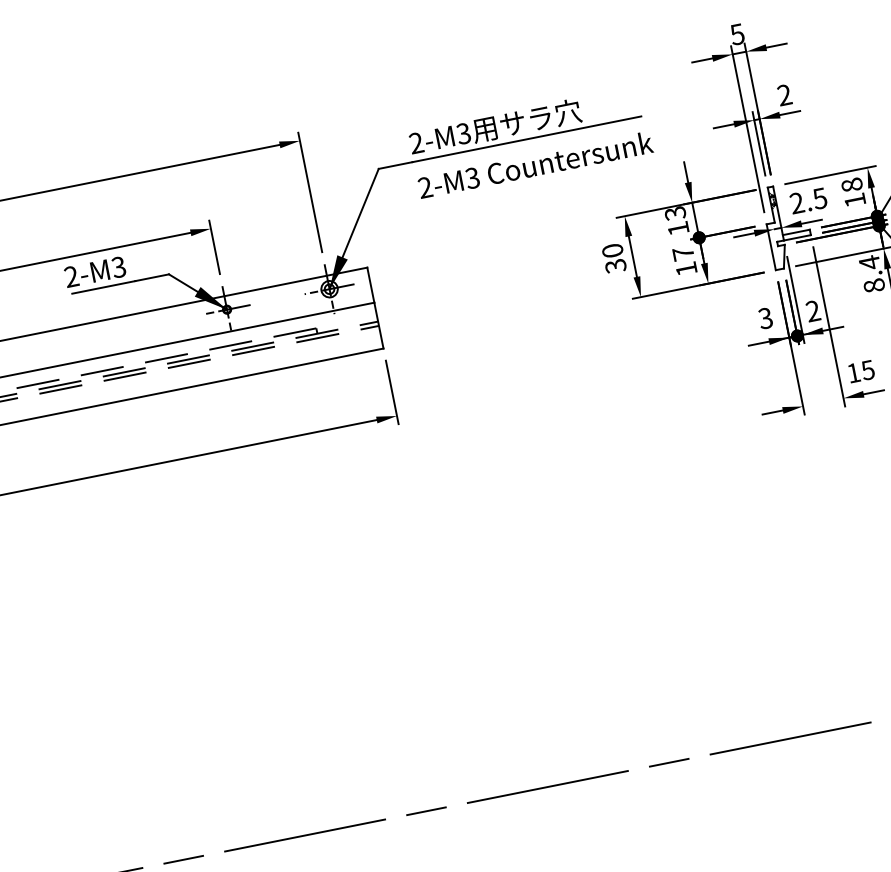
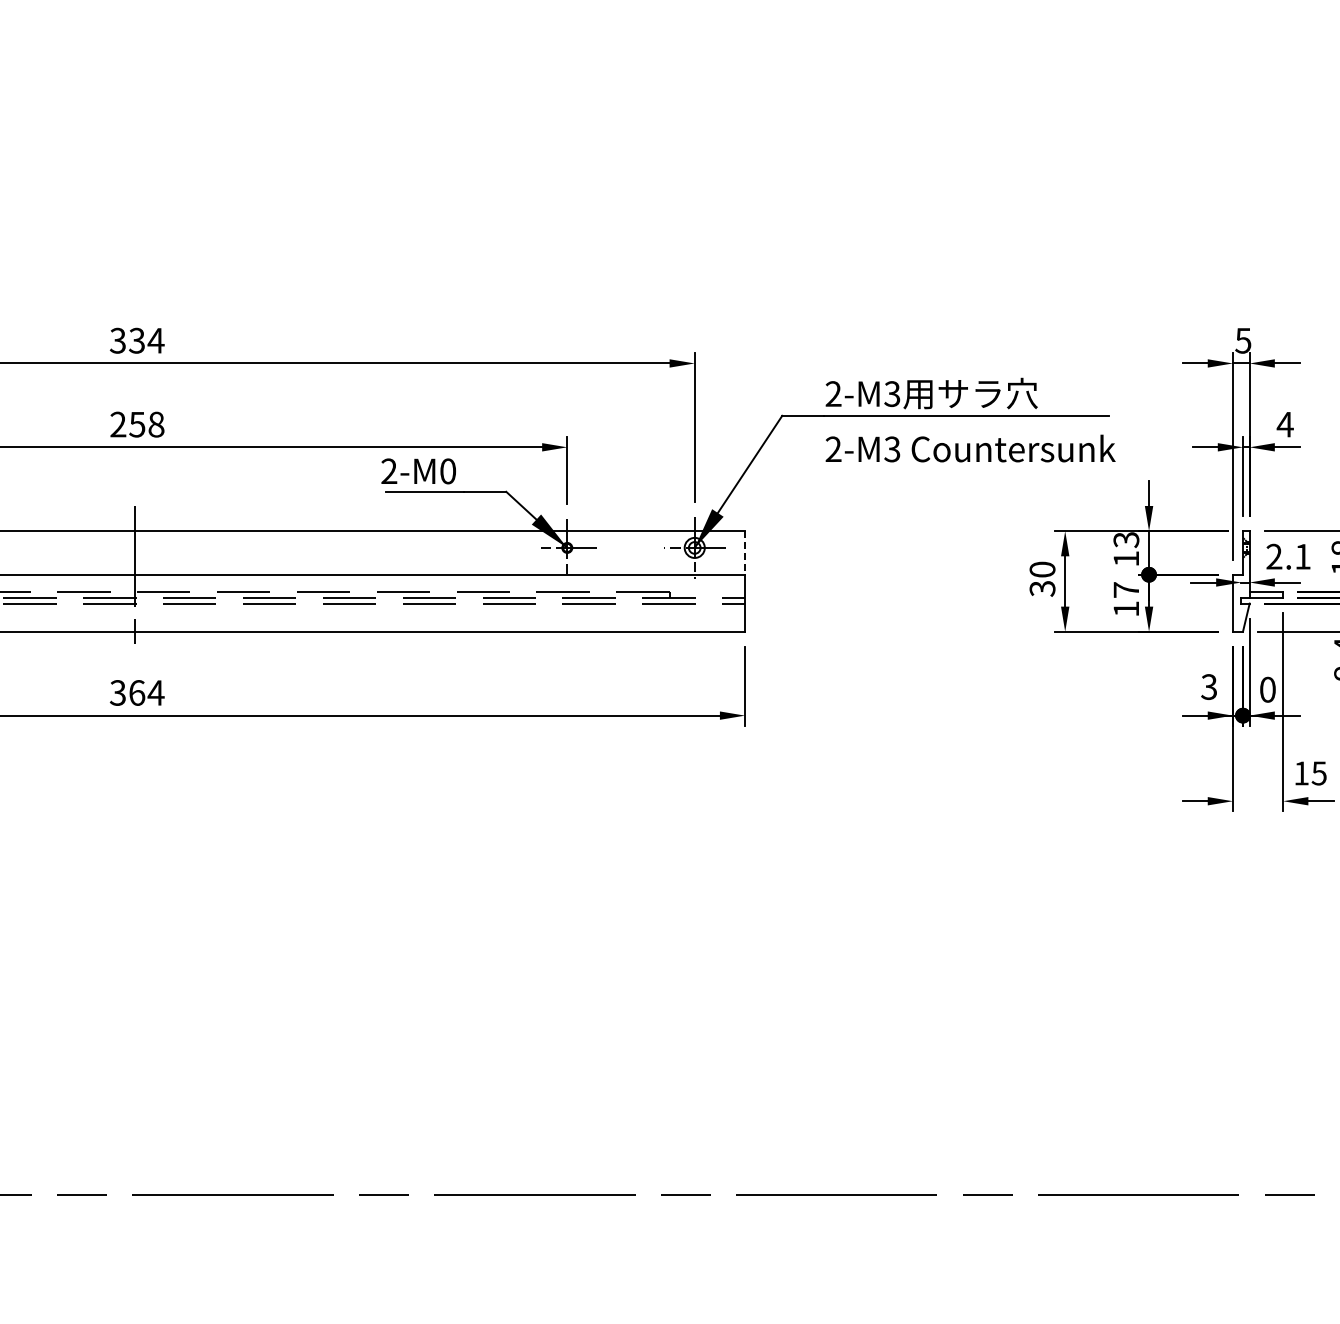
text: (784, 95) -> (1284, 424), 2 -> 4
text: (819, 198) -> (1302, 556), 2.5 -> 2.1
text: (118, 267) -> (447, 471), 2-M3 -> 2-M0
line: (371, 284) -> (745, 552), solid -> dashed
text: (812, 311) -> (1267, 689), 2 -> 0

